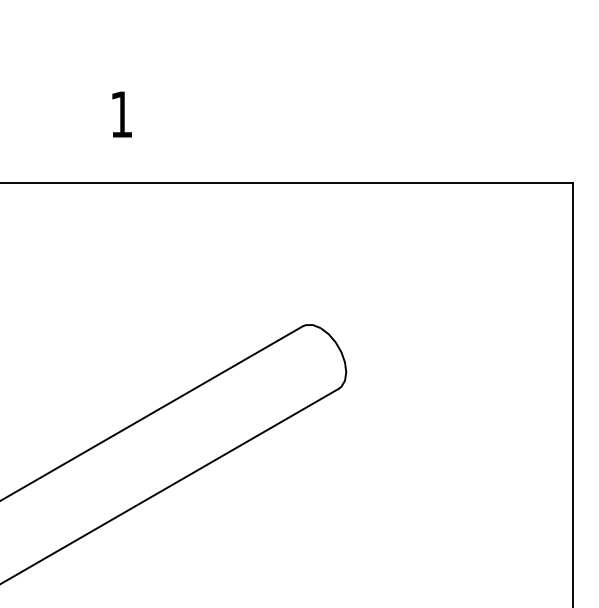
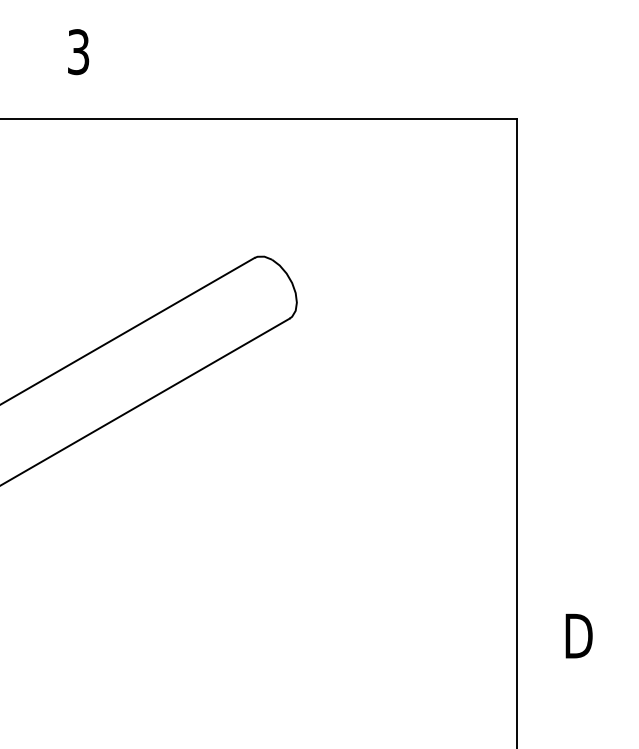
text: (121, 114) -> (78, 52), 1 -> 3

